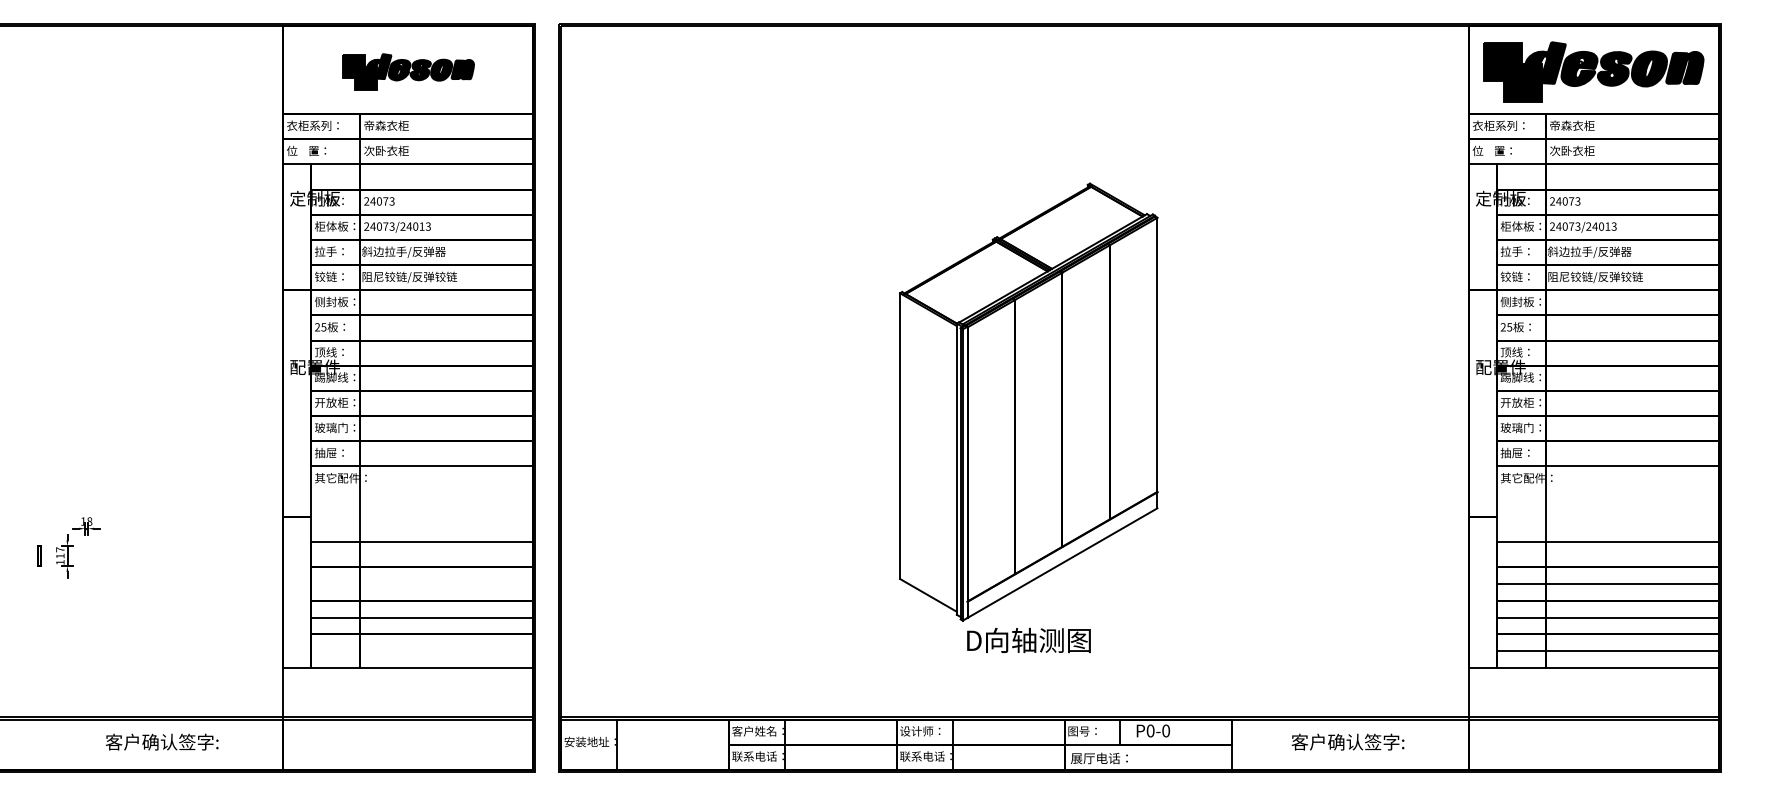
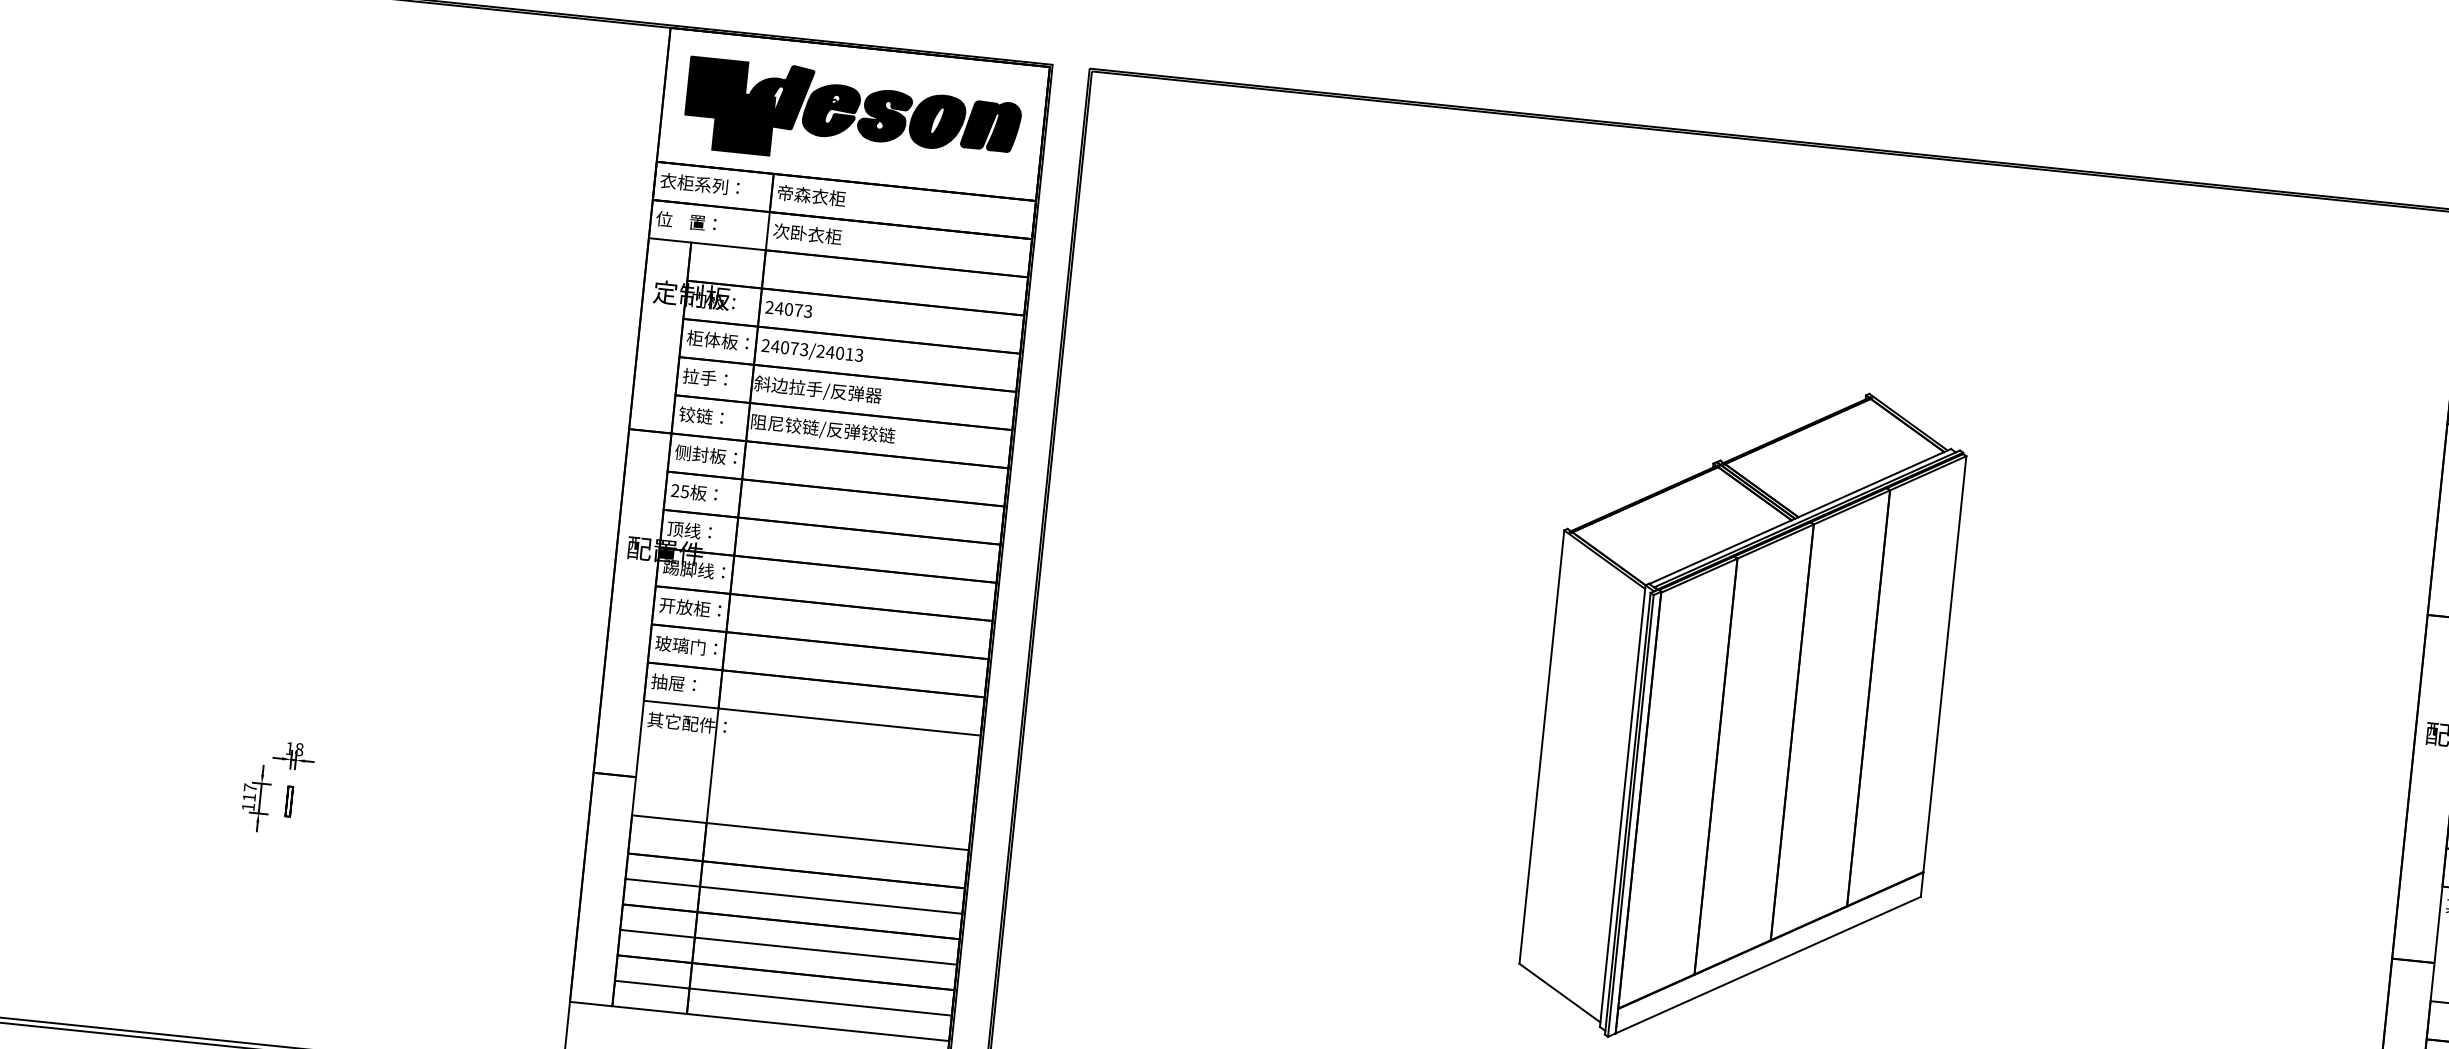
part: (408, 71) -> (853, 116), size x1.67
line: (38, 555) -> (287, 800), moved
line: (422, 583) -> (794, 895), added
line: (422, 651) -> (783, 998), added

